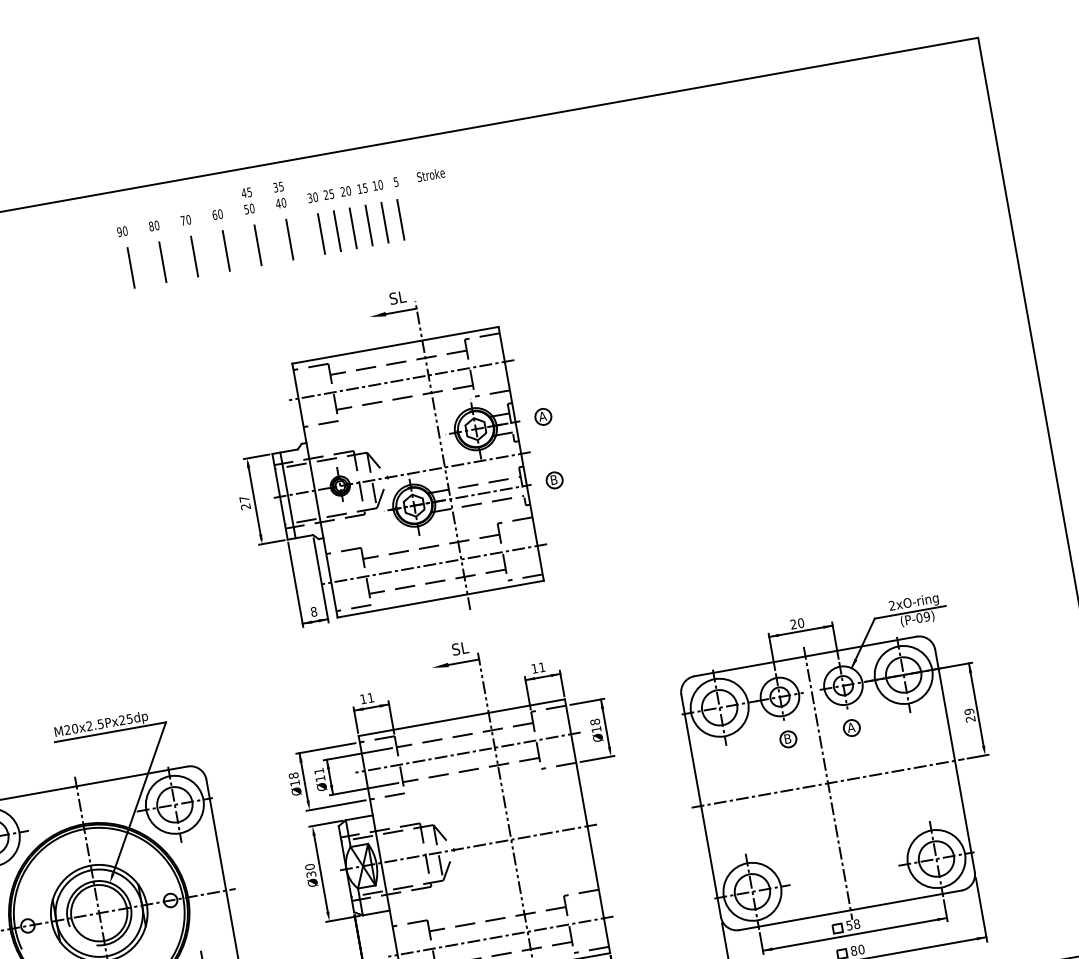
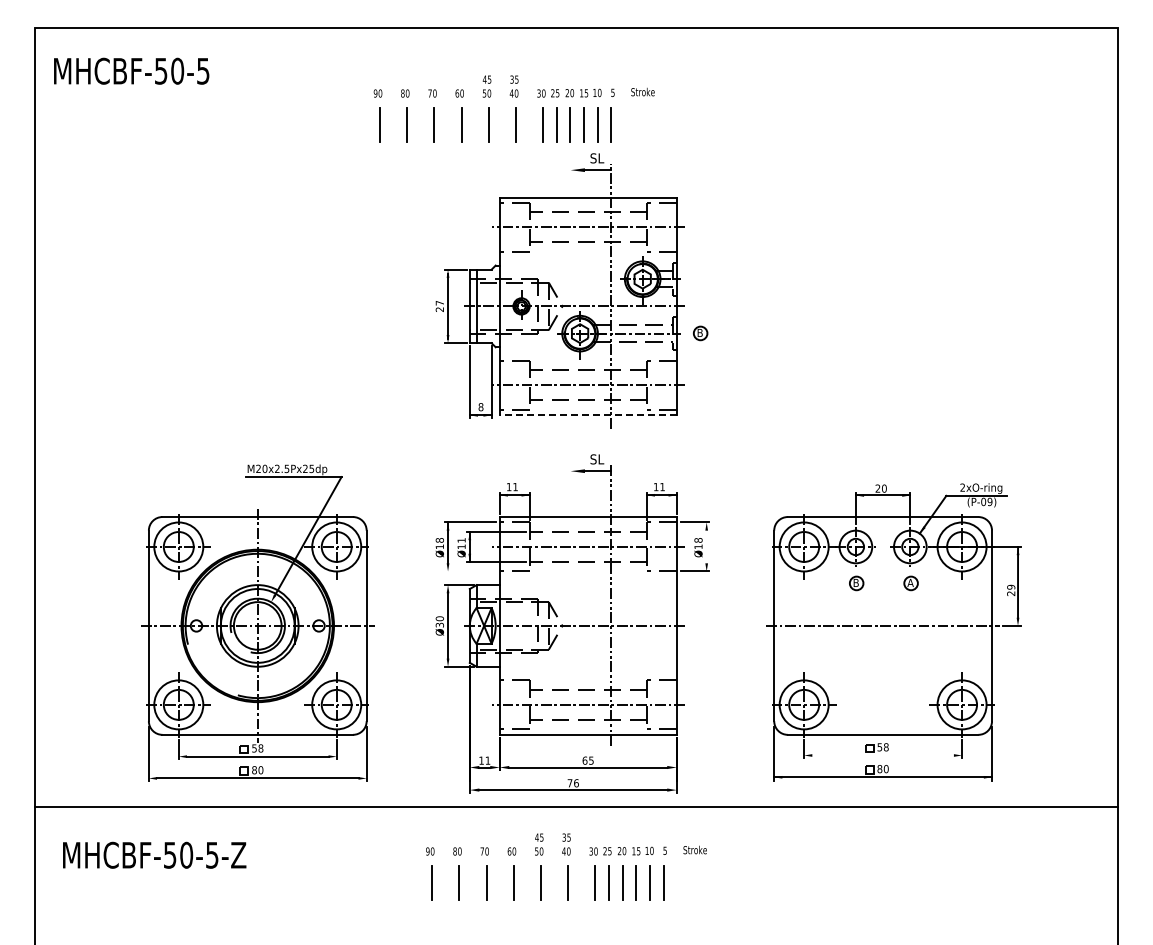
part: (283, 220) -> (513, 108), moved
part: (543, 416) -> (700, 278), removed
line: (439, 599) -> (587, 415), solid -> dashed
line: (604, 722) -> (706, 542), removed
line: (828, 782) -> (883, 625), removed
line: (335, 805) -> (470, 571), removed
line: (855, 934) -> (883, 755), removed

